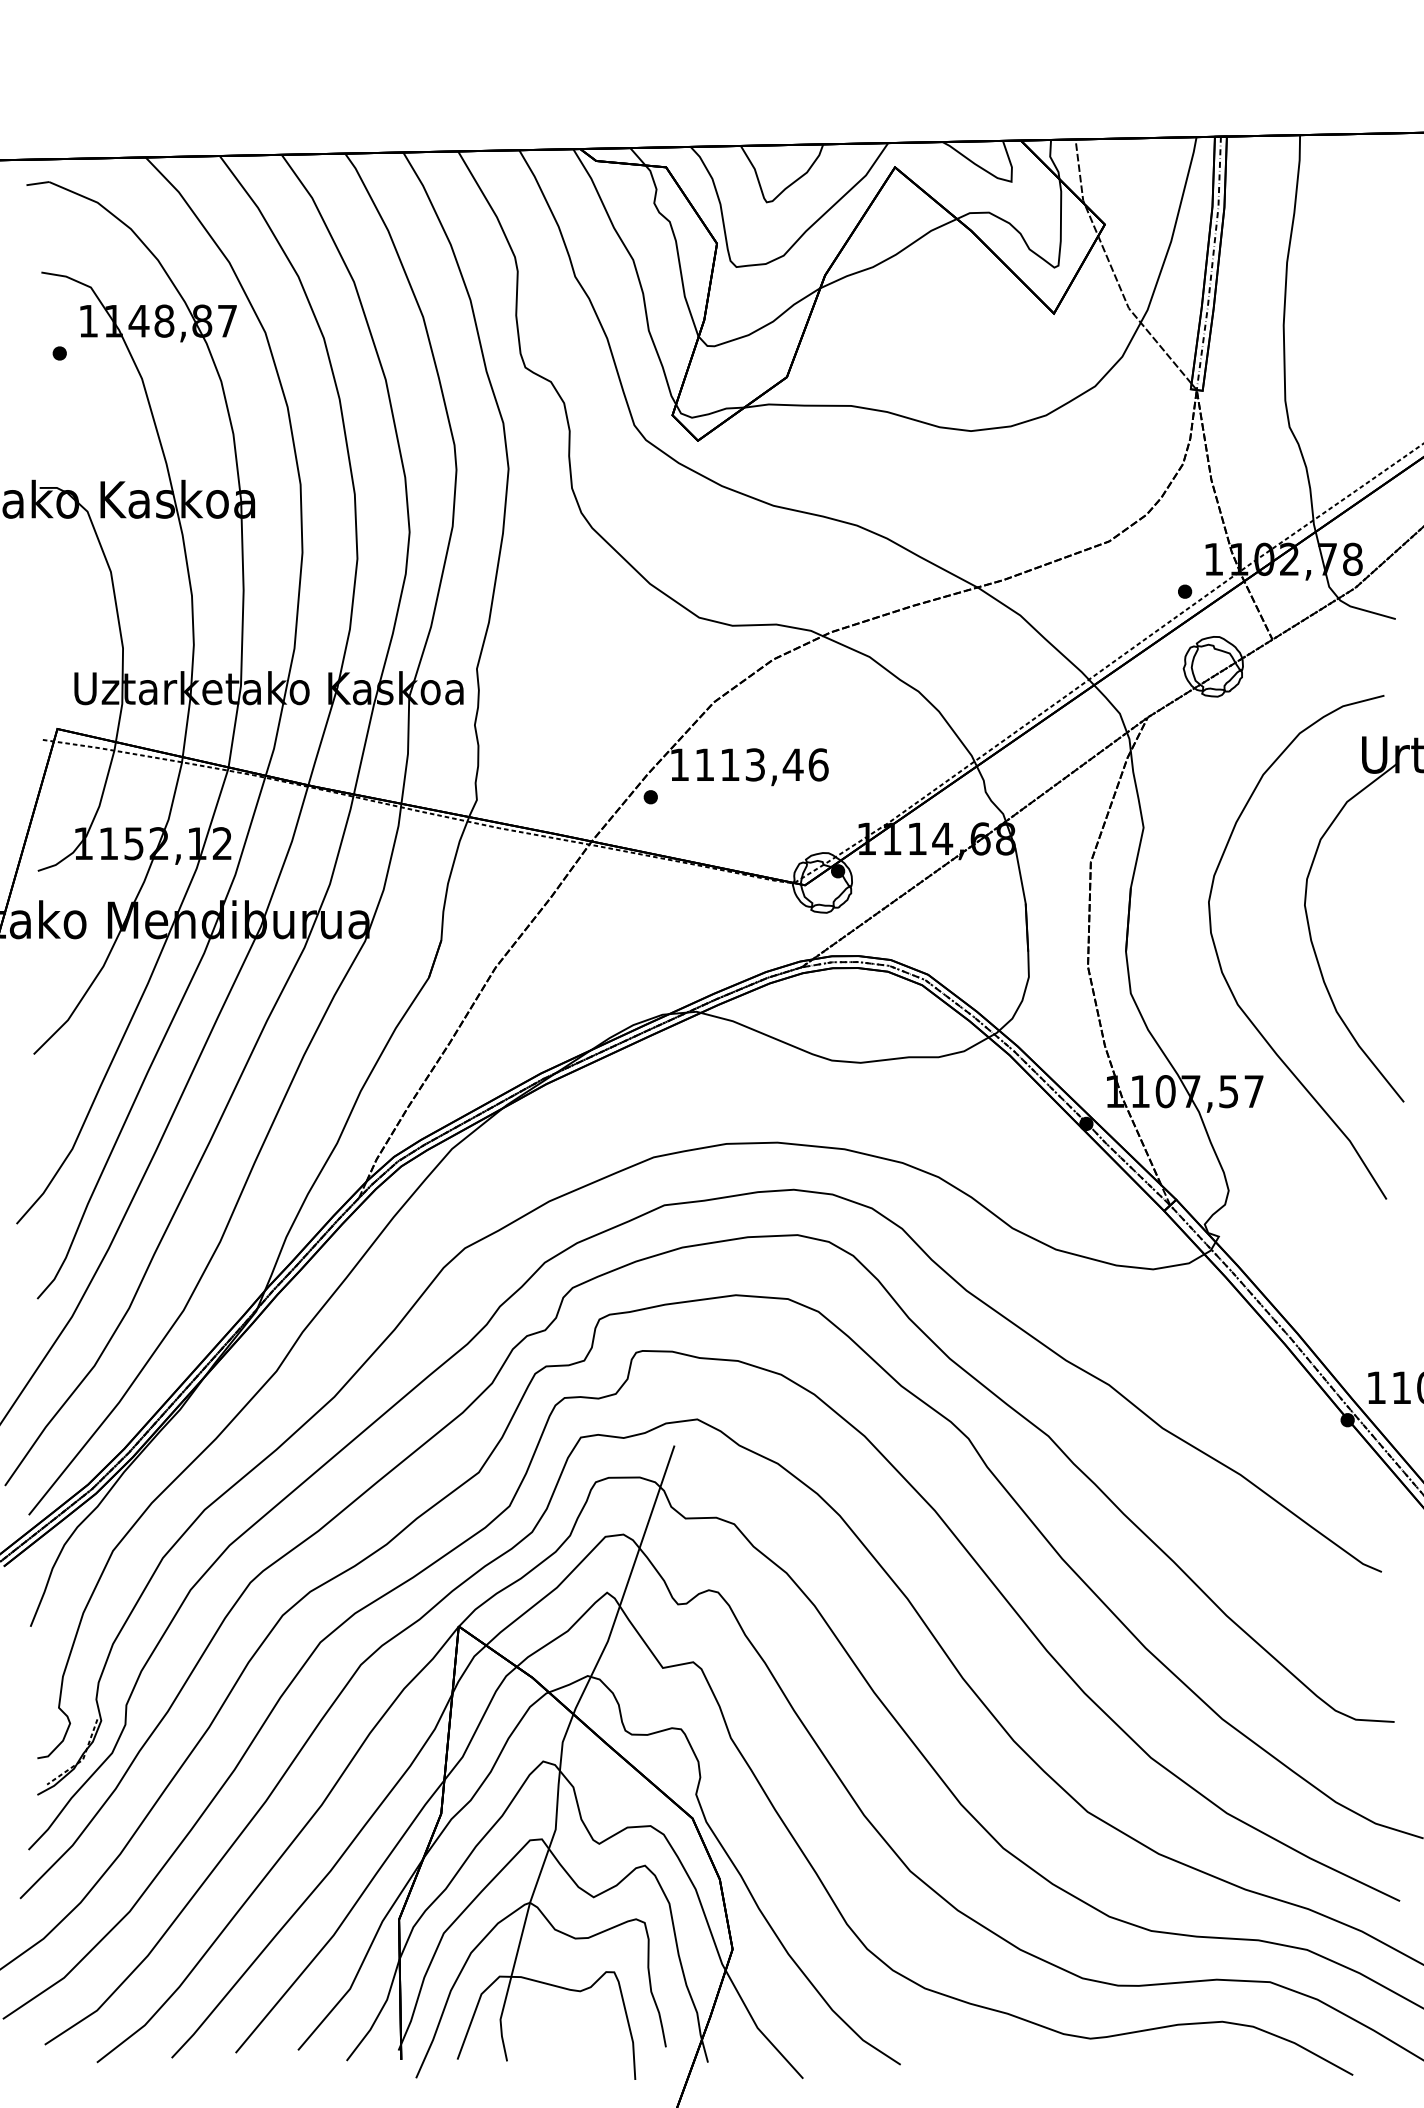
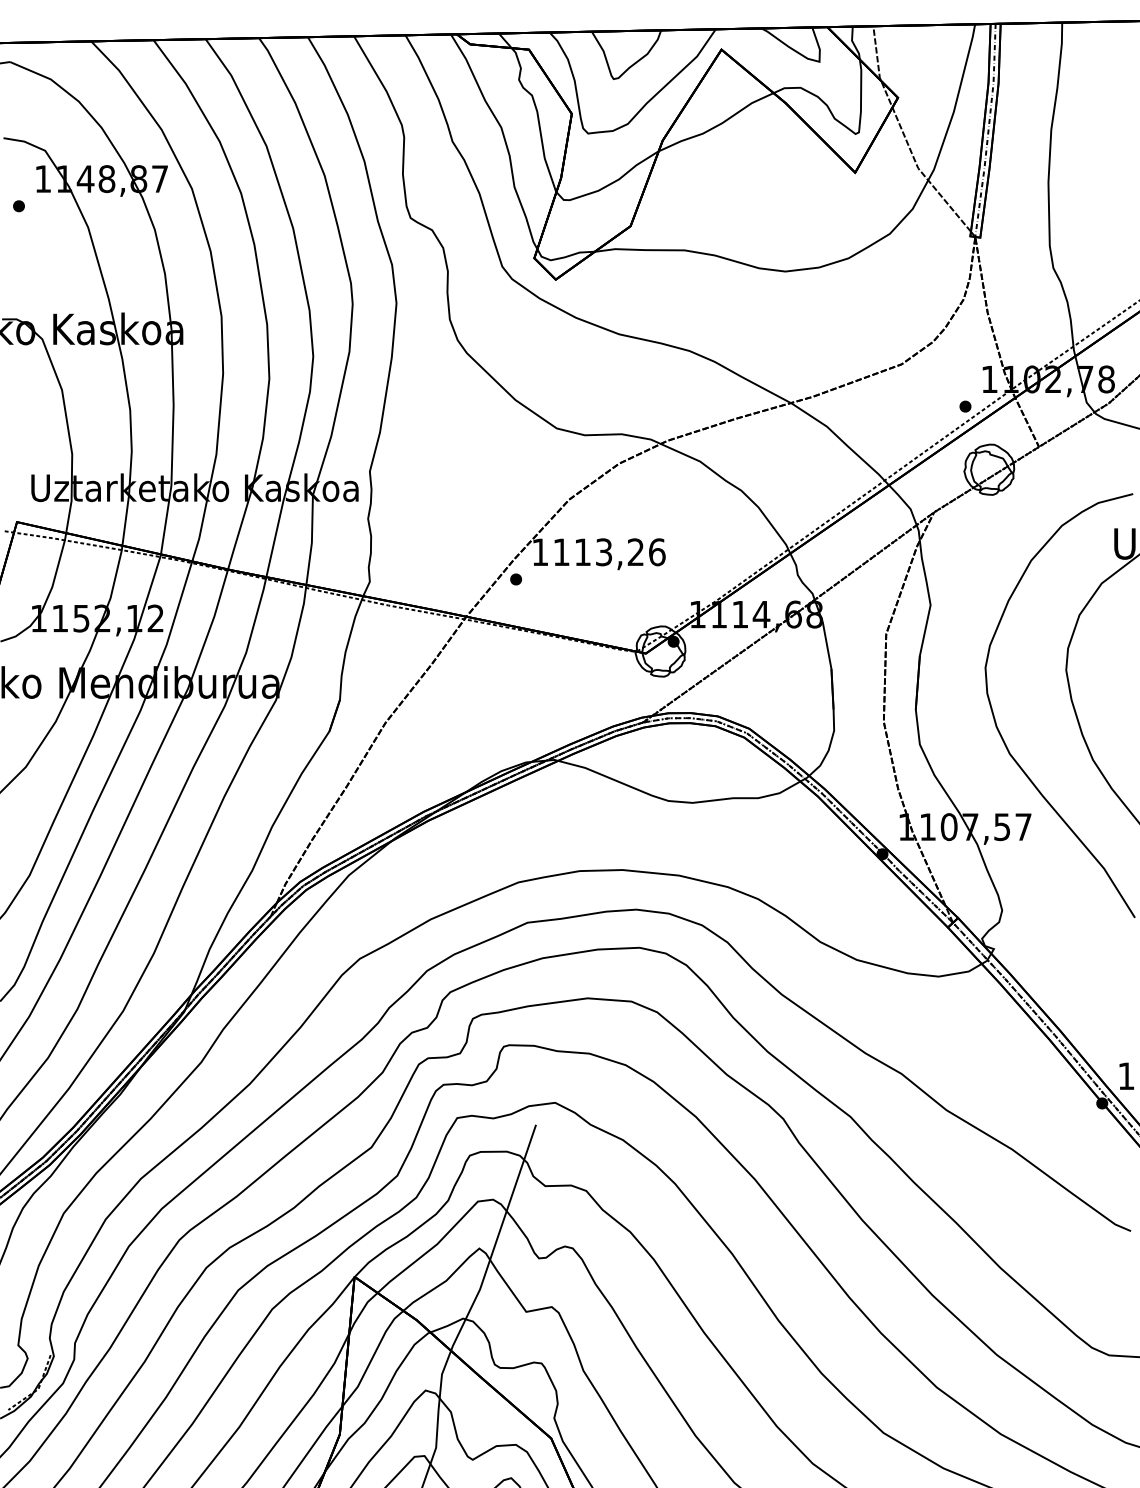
text: (792, 764) -> (635, 551), 1113,46 -> 1113,26

